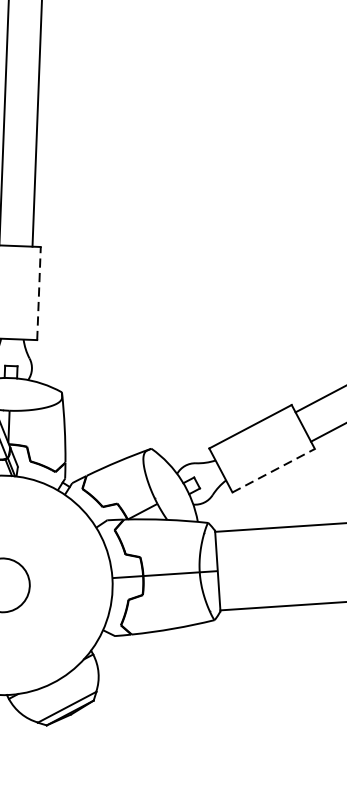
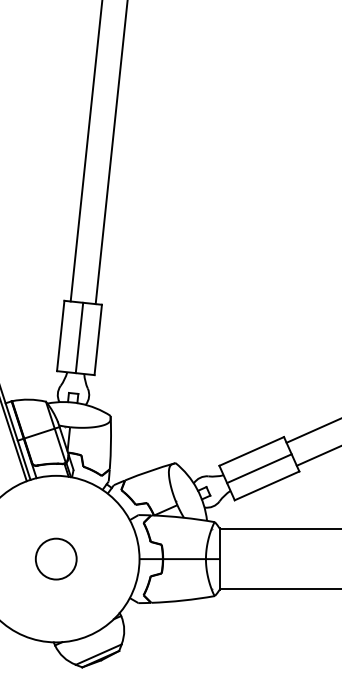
line: (14, 291) -> (79, 337), added
line: (39, 292) -> (98, 339), dashed -> solid
line: (262, 448) -> (259, 468), added
line: (274, 470) -> (267, 485), dashed -> solid

